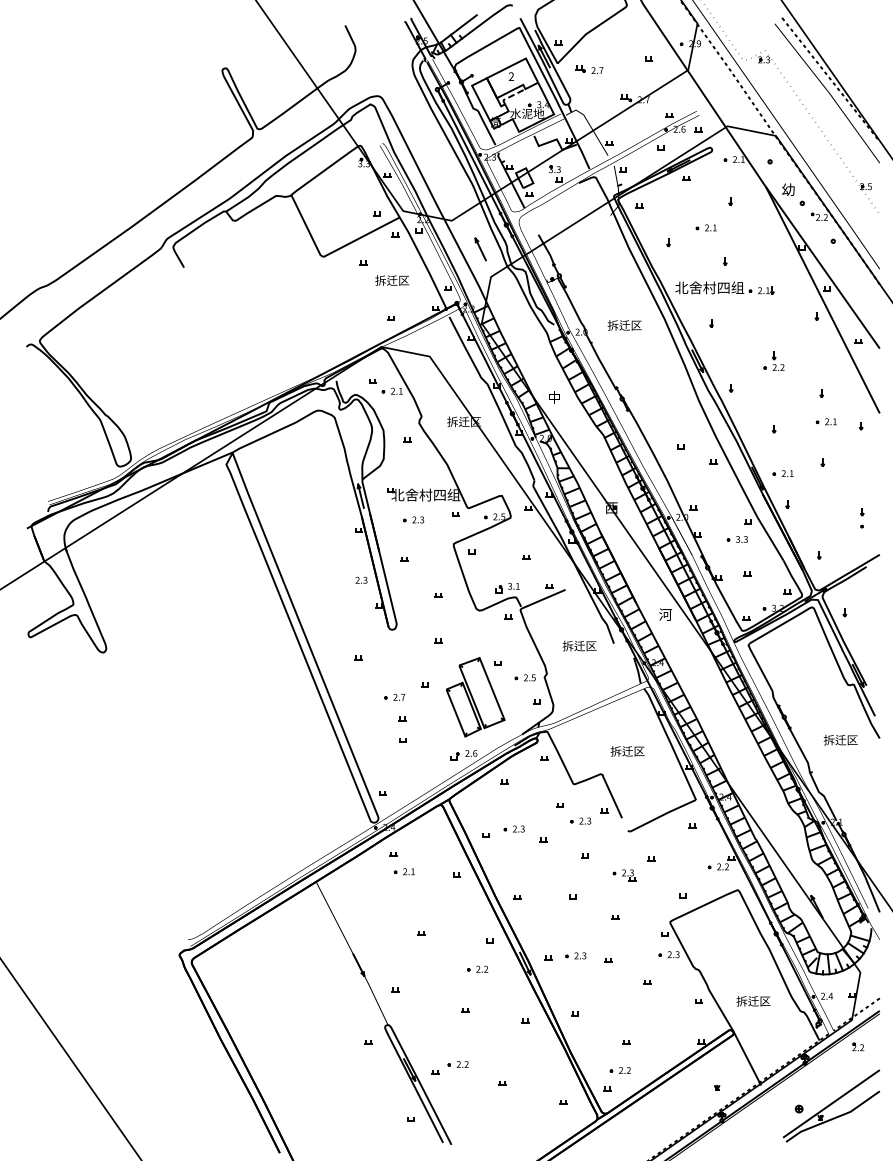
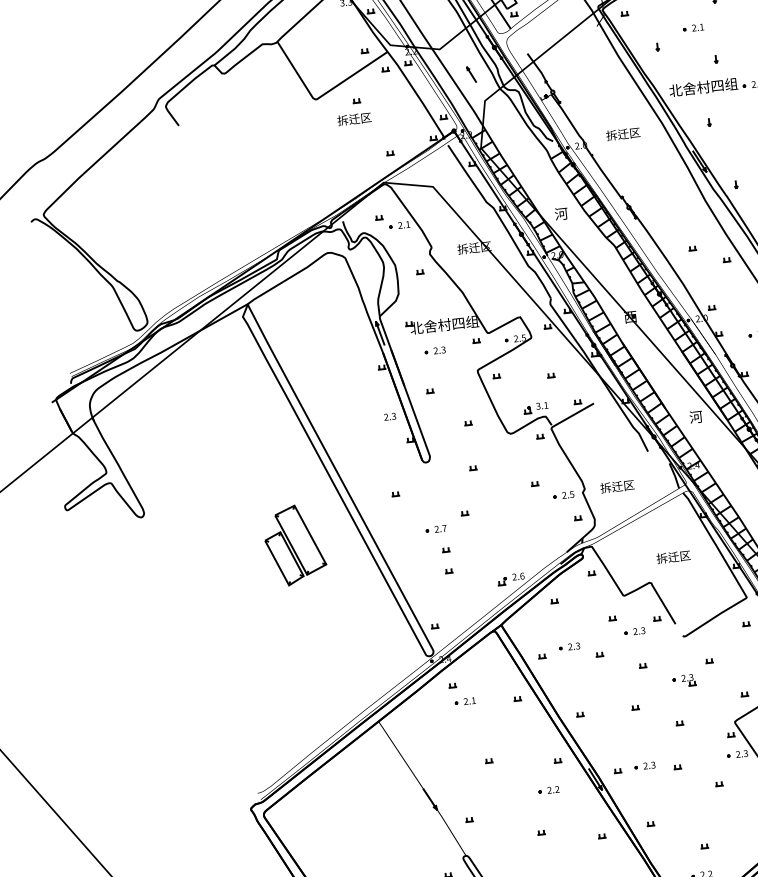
part: (480, 249) -> (471, 74), size x0.7
text: (392, 280) -> (354, 119), moved
text: (554, 397) -> (561, 213), 中 -> 河
text: (579, 645) -> (617, 486), moved
part: (475, 697) -> (294, 545), moved

